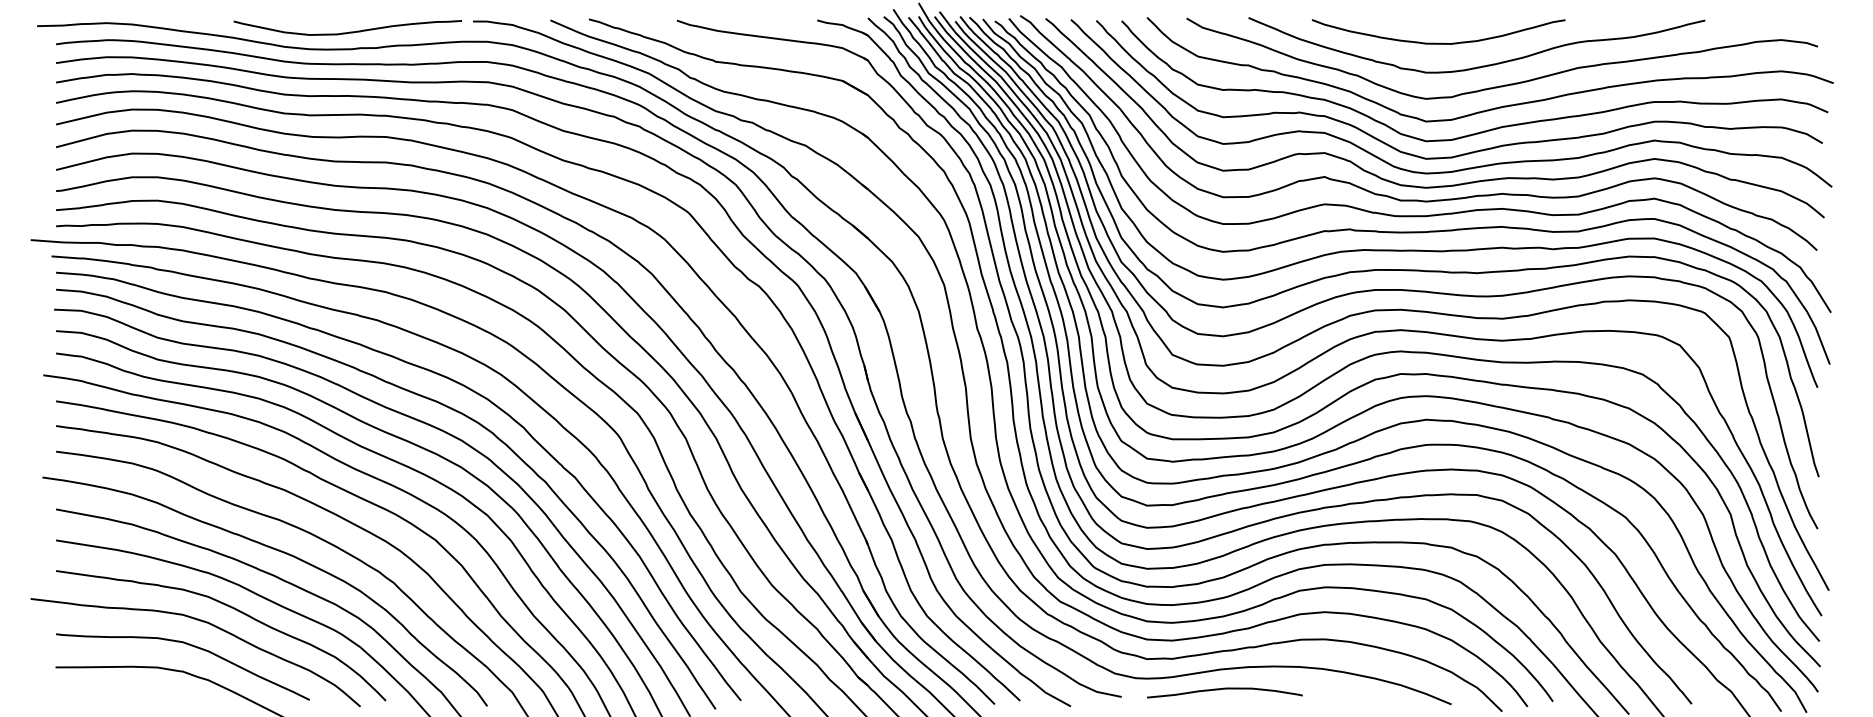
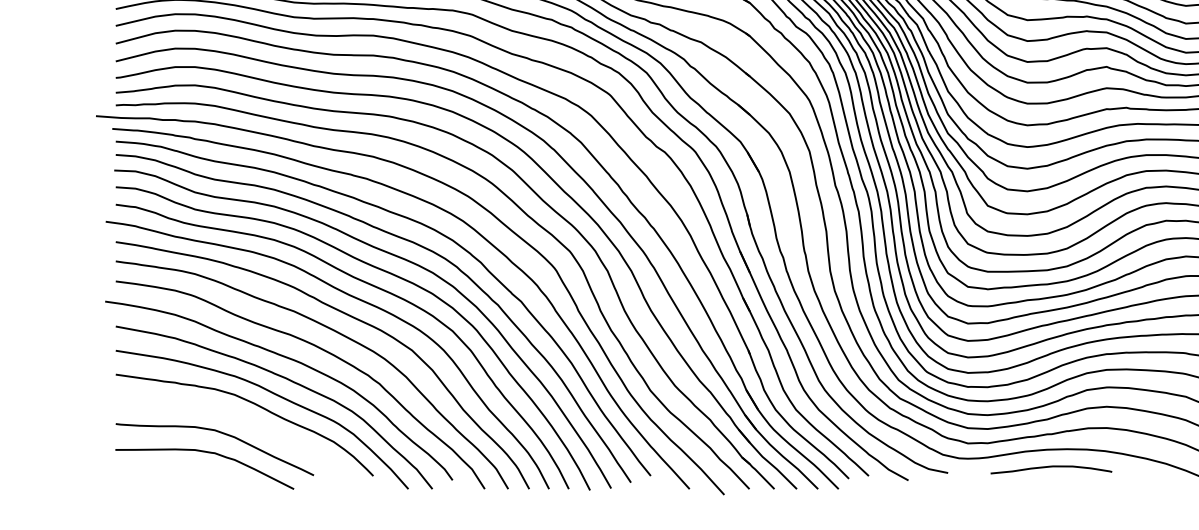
curve: (206, 623) -> (233, 415), removed
curve: (1224, 689) -> (1051, 467), moved

